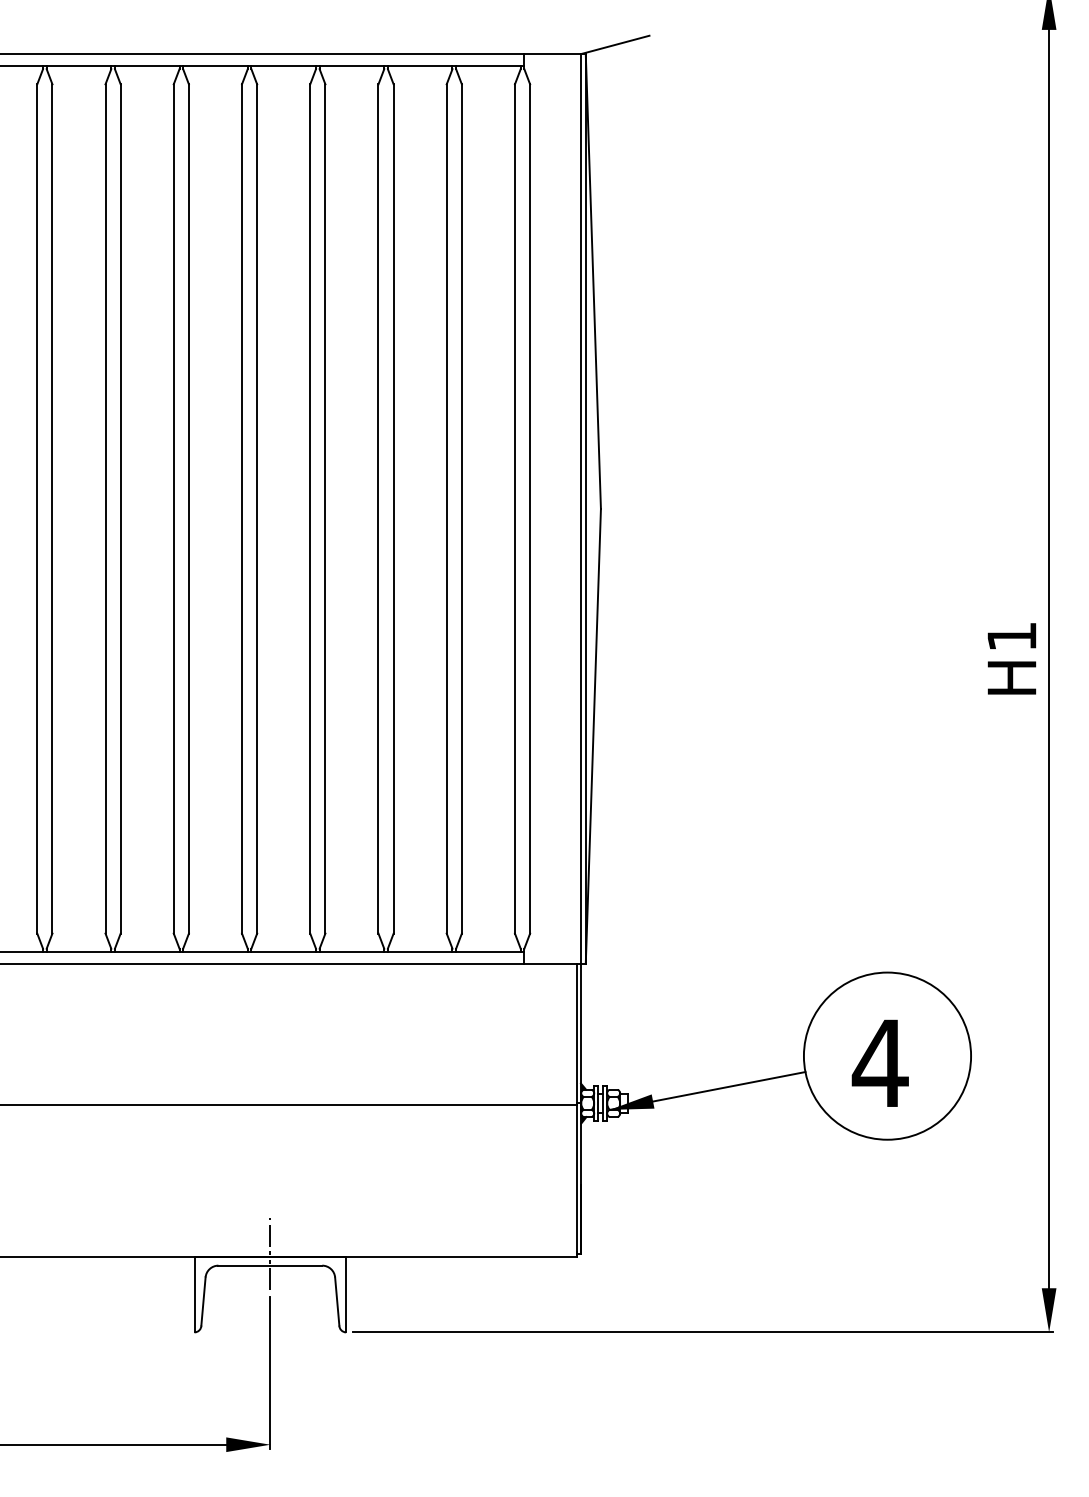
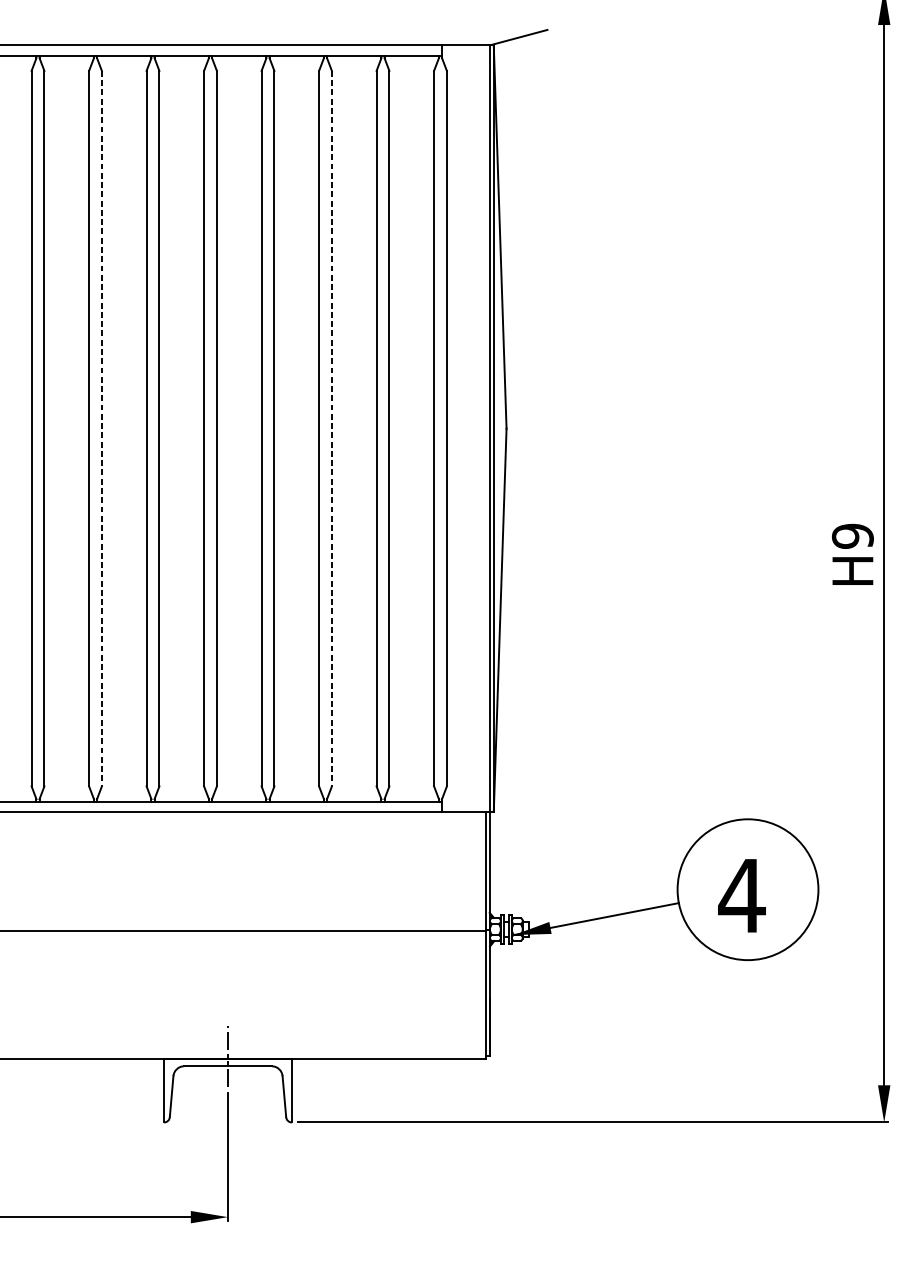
line: (120, 508) -> (101, 428), solid -> dashed
line: (393, 508) -> (331, 428), solid -> dashed
text: (1011, 636) -> (852, 536), H1 -> H9

